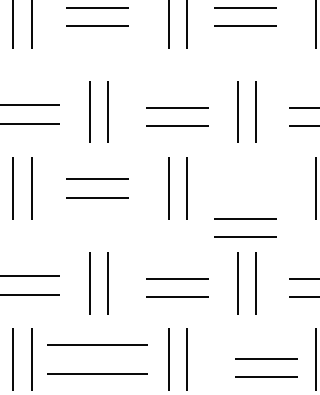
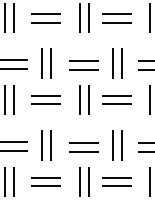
part: (245, 226) -> (116, 99), moved
part: (97, 358) -> (45, 181), size x0.62
part: (266, 366) -> (116, 181), moved

